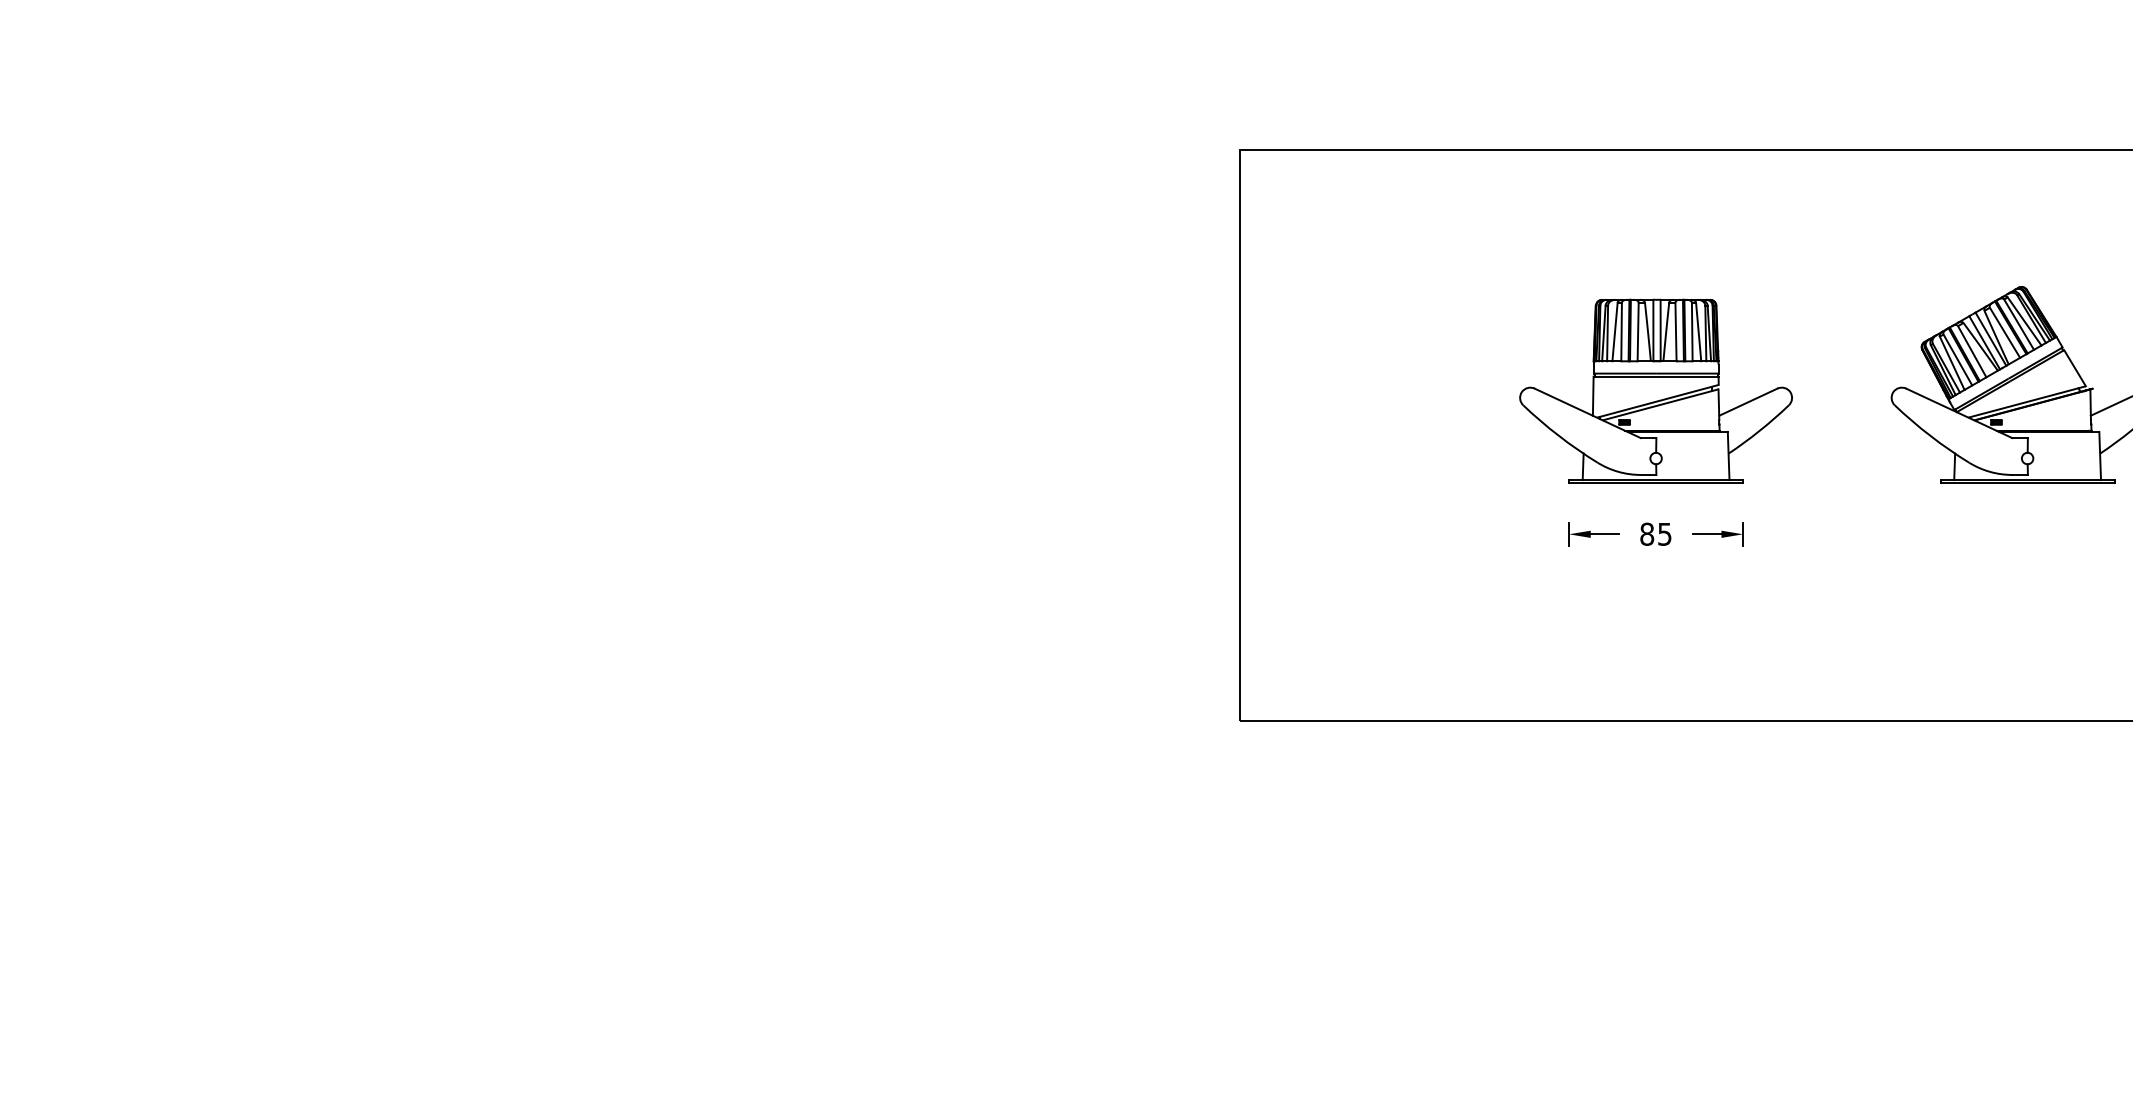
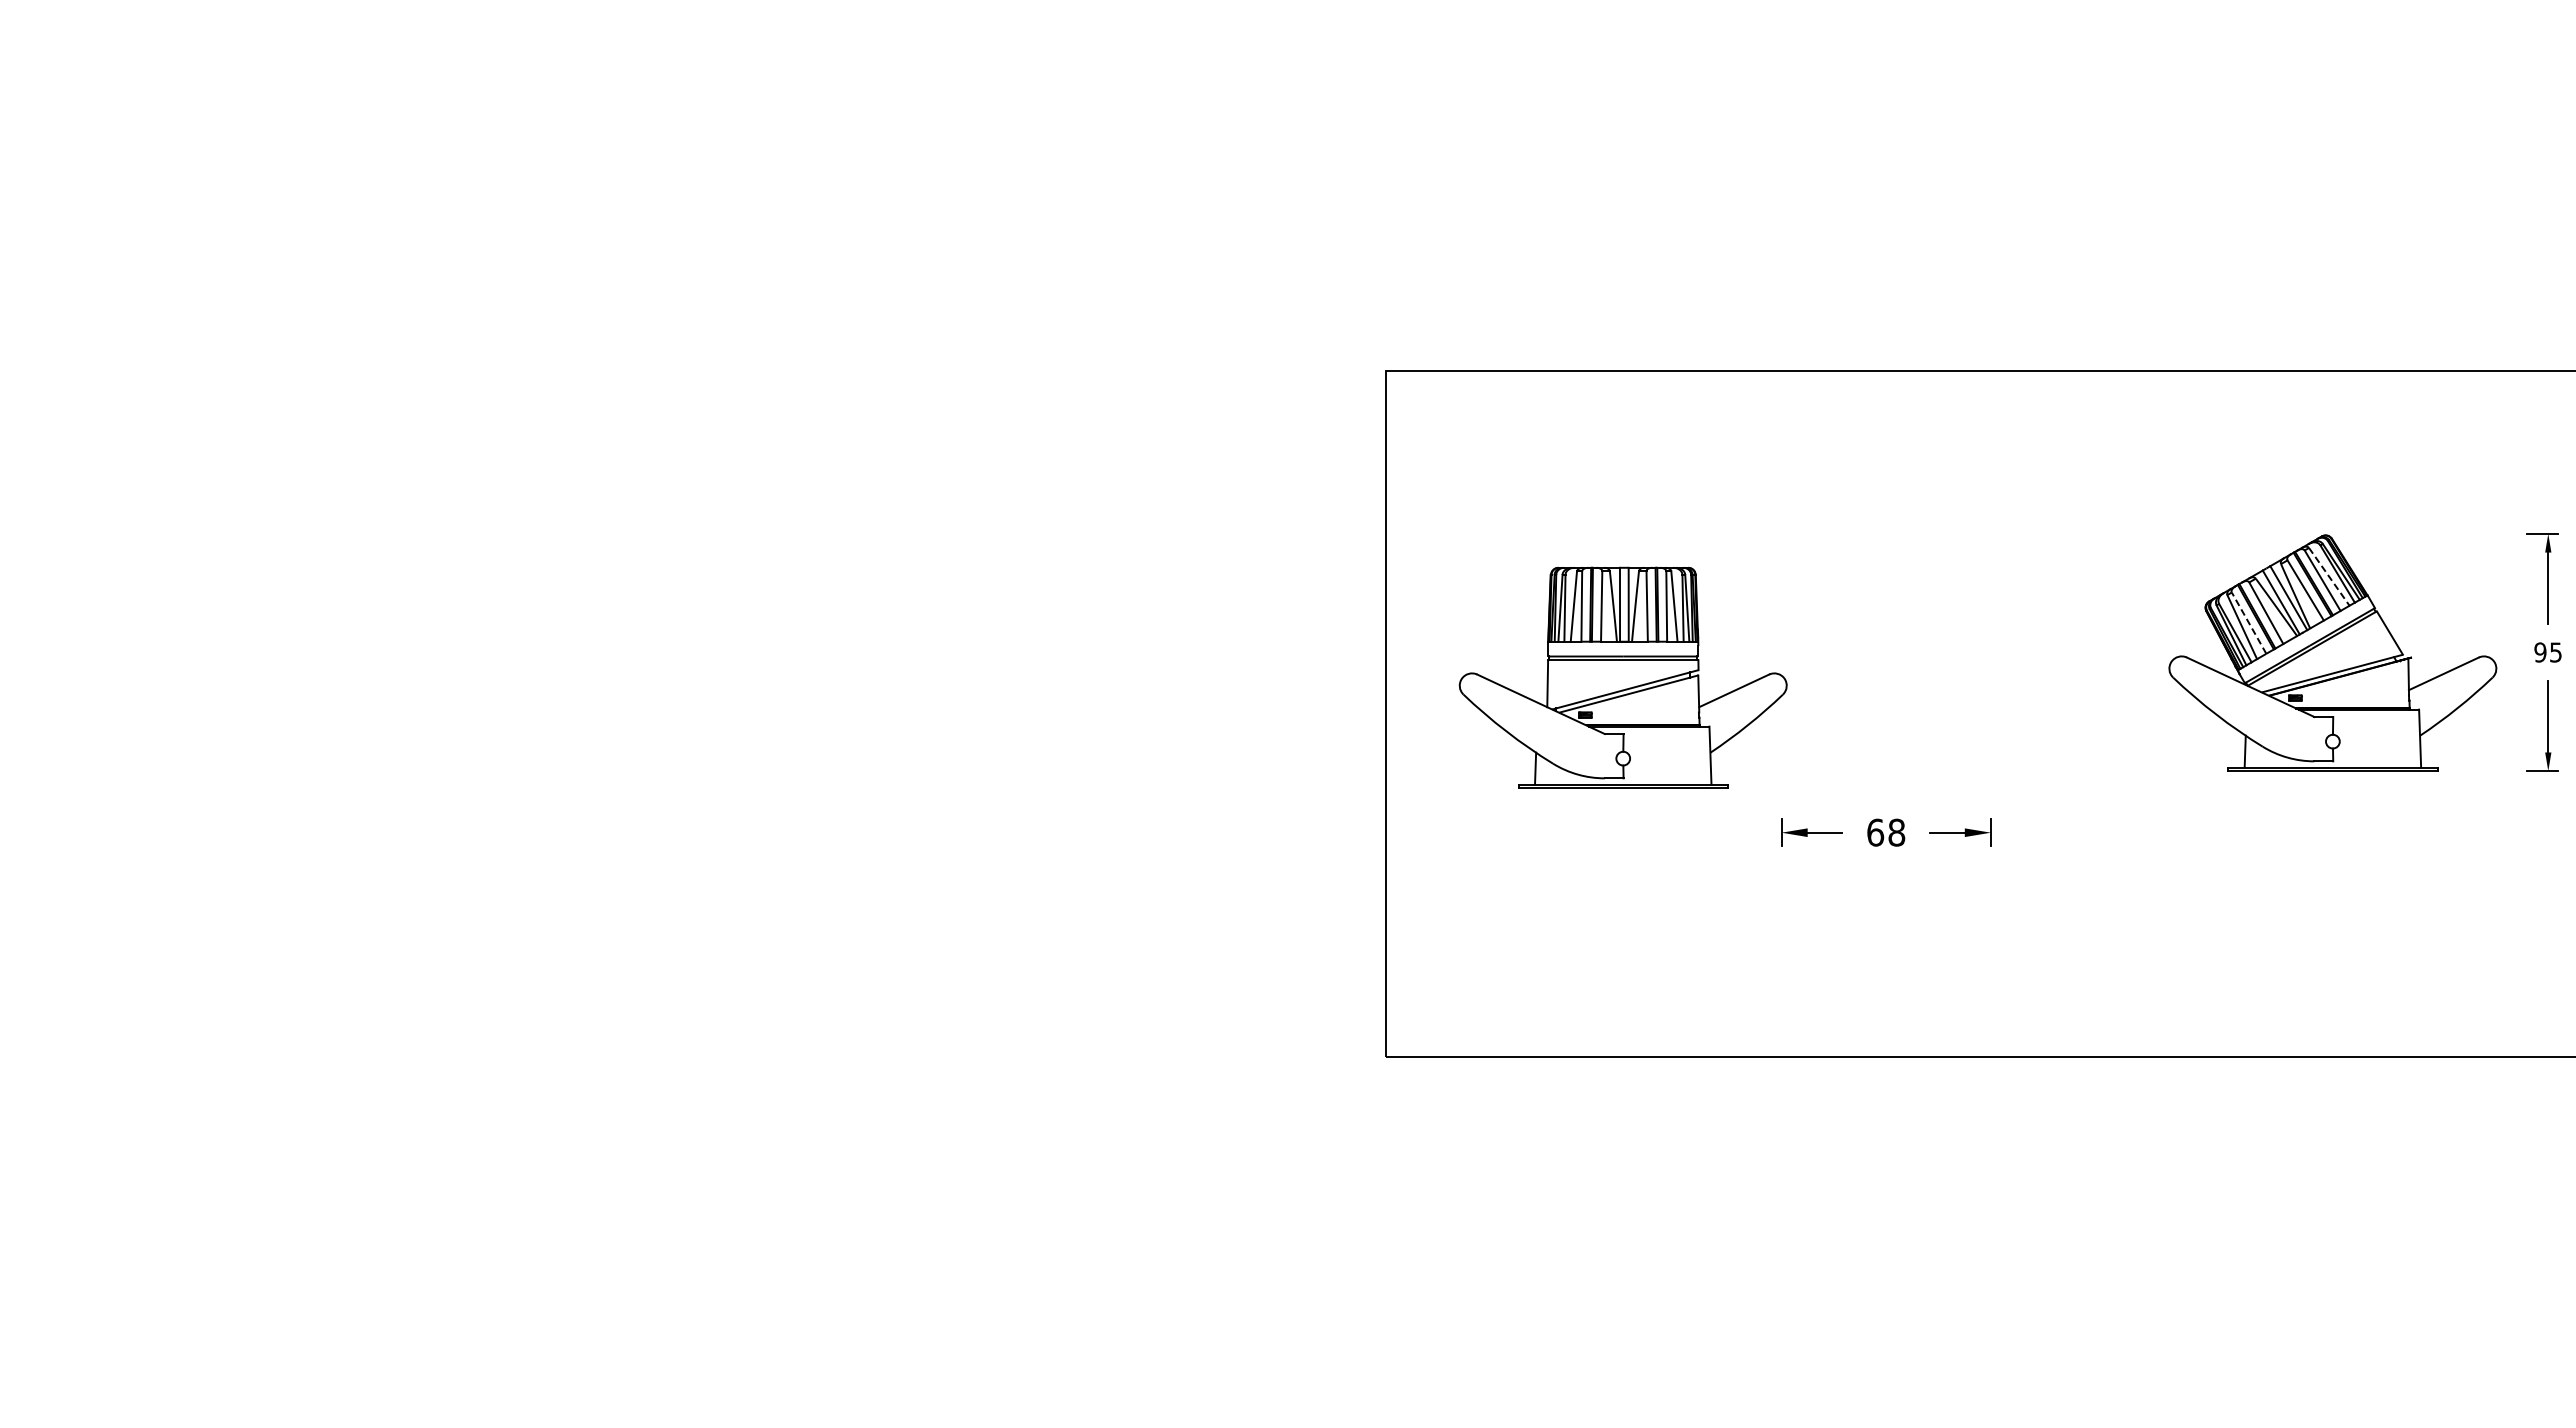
line: (2024, 322) -> (2329, 577), solid -> dashed
line: (1957, 359) -> (2248, 622), solid -> dashed
part: (1655, 391) -> (1622, 677), moved
text: (1656, 534) -> (1886, 832), 85 -> 68

